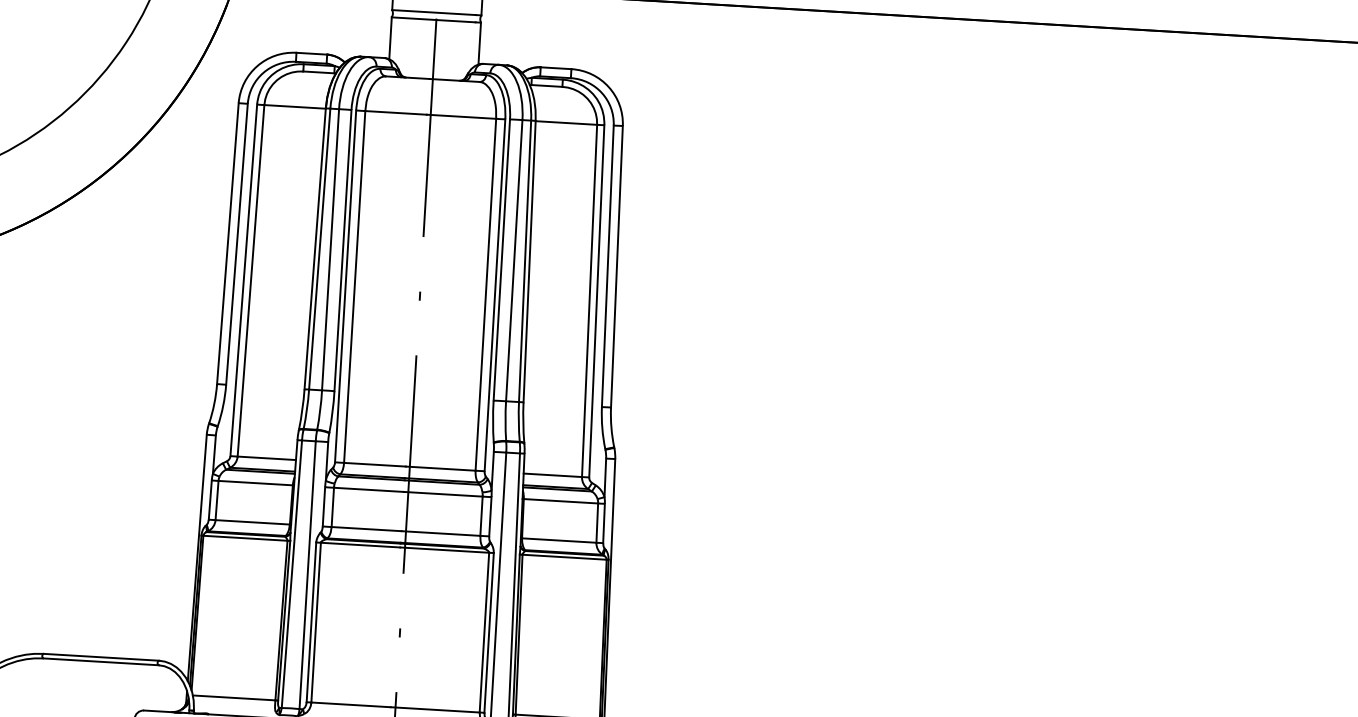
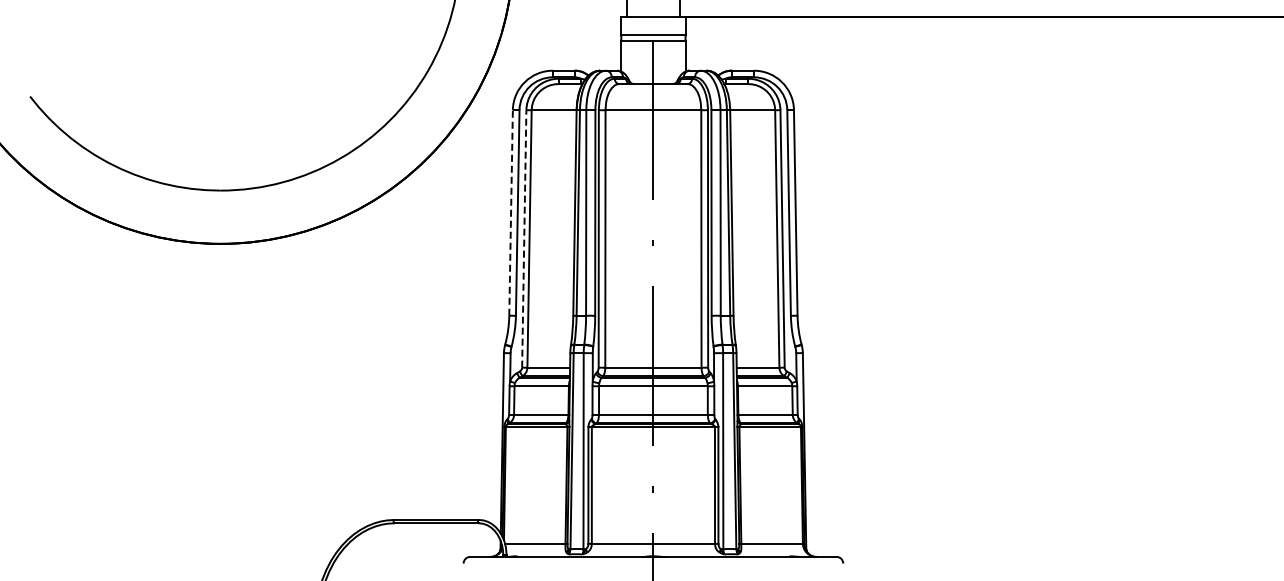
line: (228, 243) -> (511, 212), solid -> dashed
line: (244, 279) -> (524, 238), solid -> dashed

